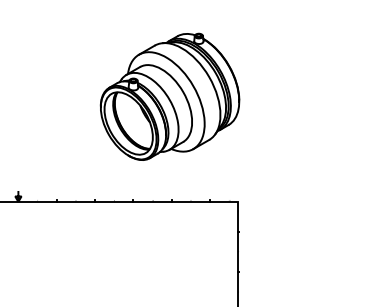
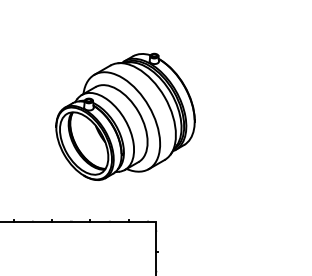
part: (169, 96) -> (124, 116), moved

